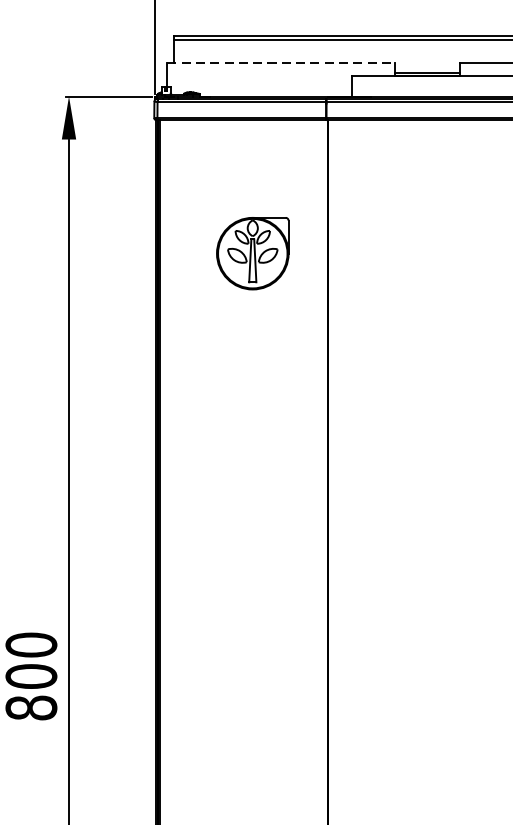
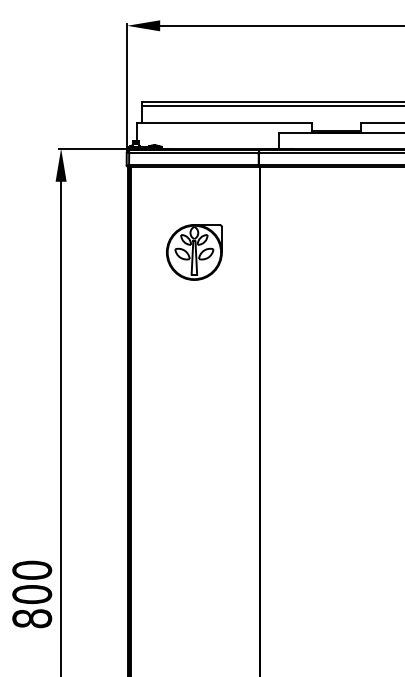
line: (281, 63) -> (224, 123), dashed -> solid
part: (252, 253) -> (194, 252), moved

